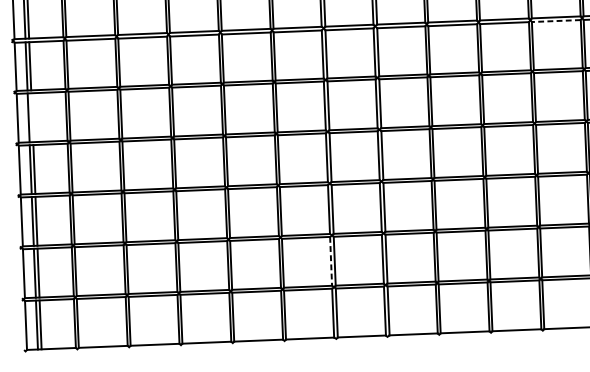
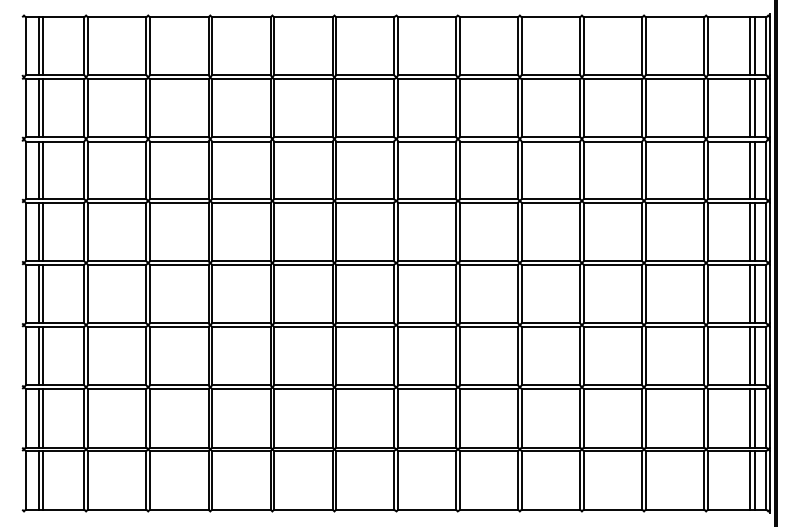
line: (555, 21) -> (674, 141), dashed -> solid
line: (32, 117) -> (43, 231), added
line: (330, 261) -> (393, 418), dashed -> solid

